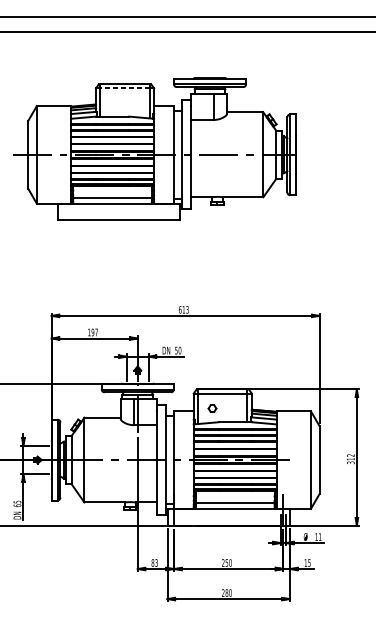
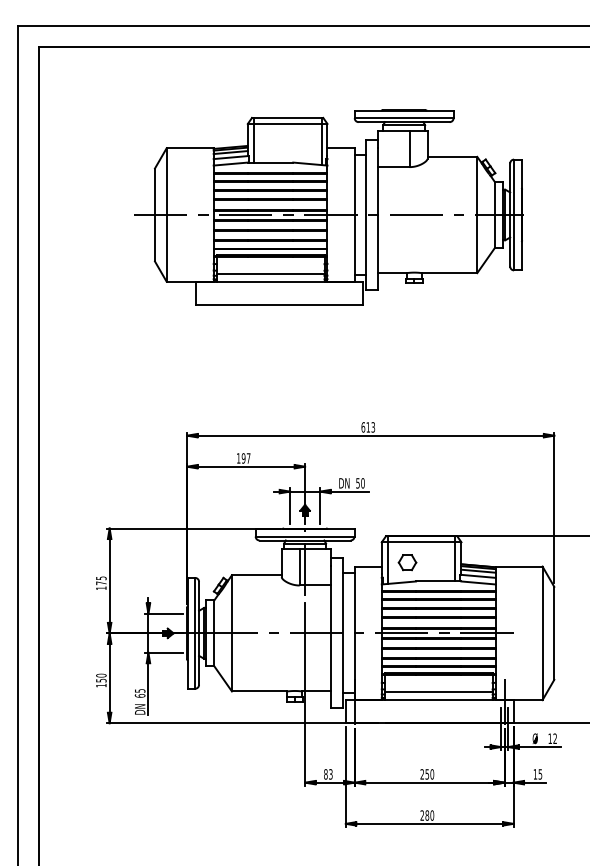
line: (124, 88) -> (287, 123), dashed -> solid
part: (212, 408) -> (407, 562), size x1.67
text: (319, 536) -> (554, 738), 11 -> 12

